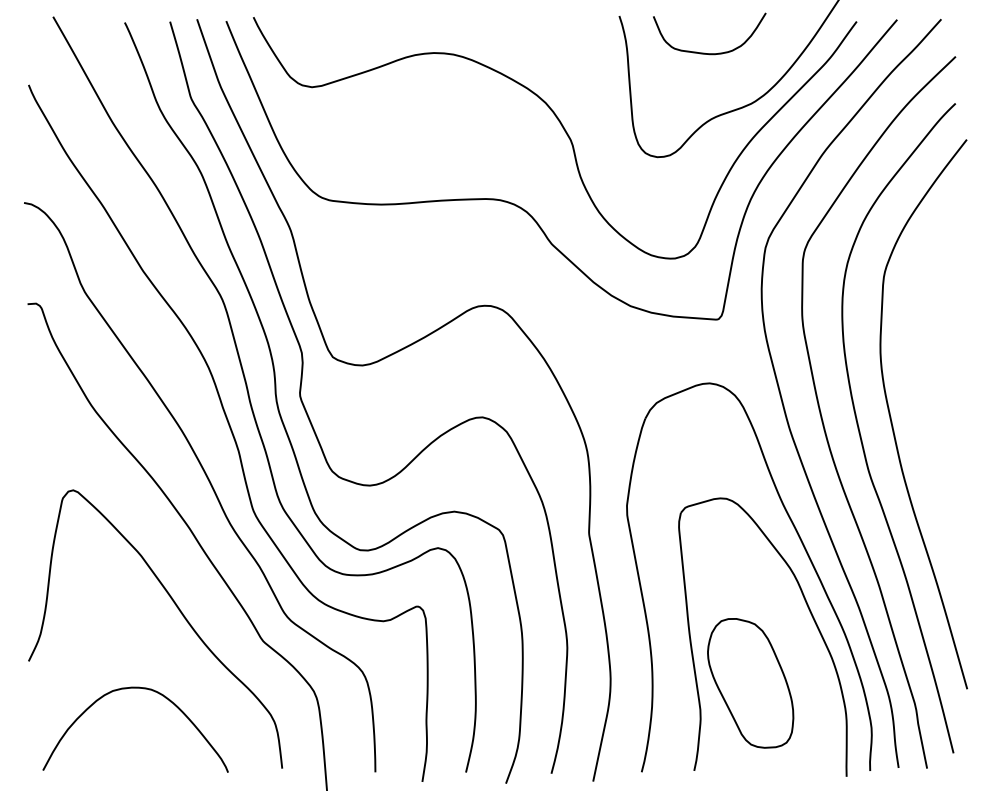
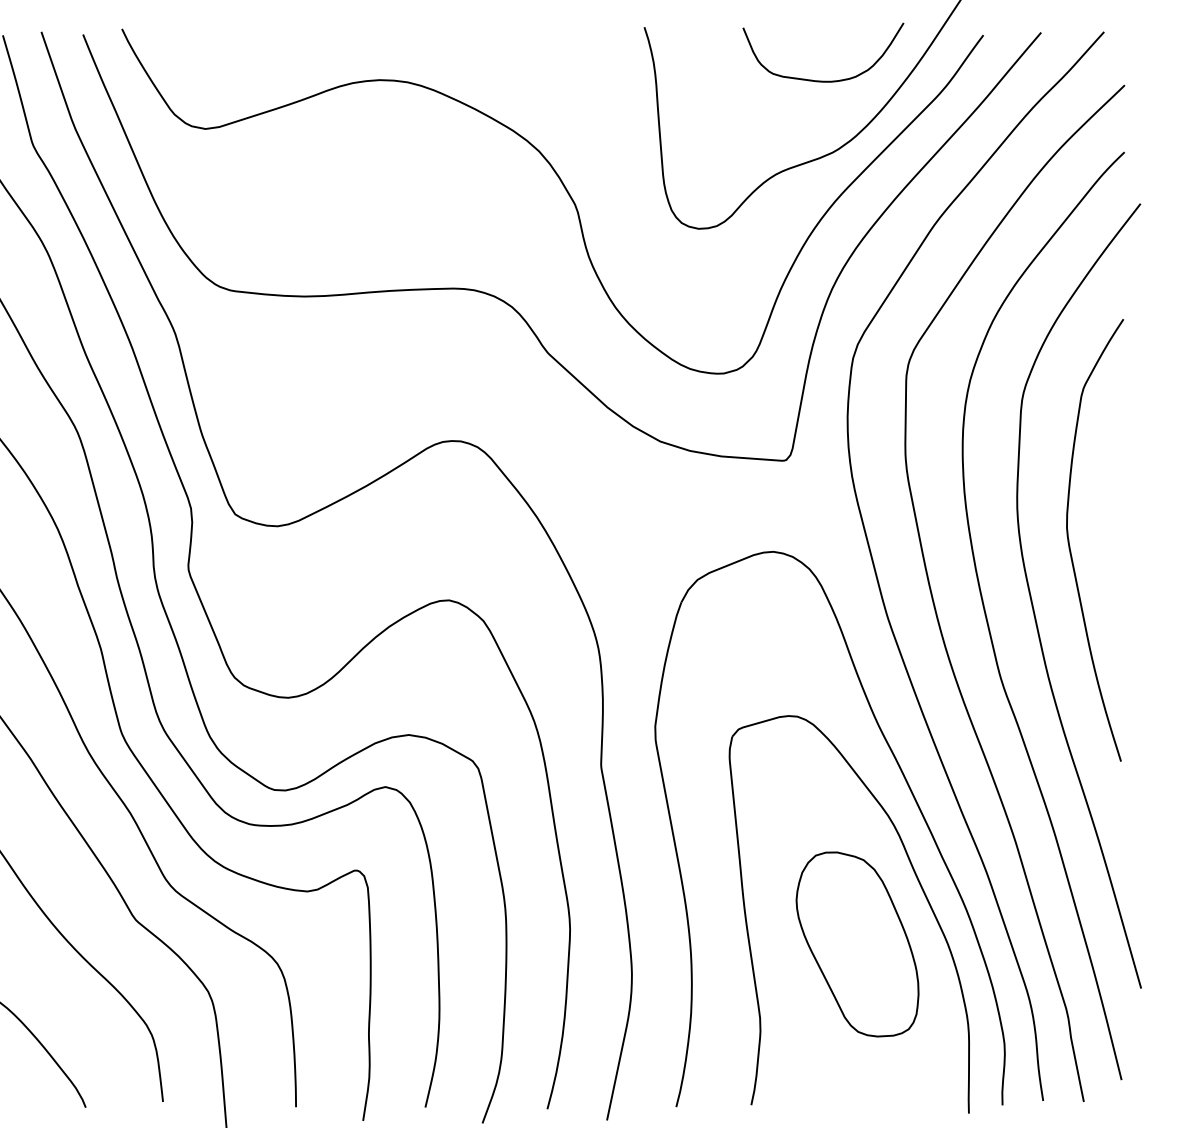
curve: (704, 52) -> (815, 79), moved
curve: (917, 375) -> (1070, 540), added
part: (750, 683) -> (857, 944), moved

